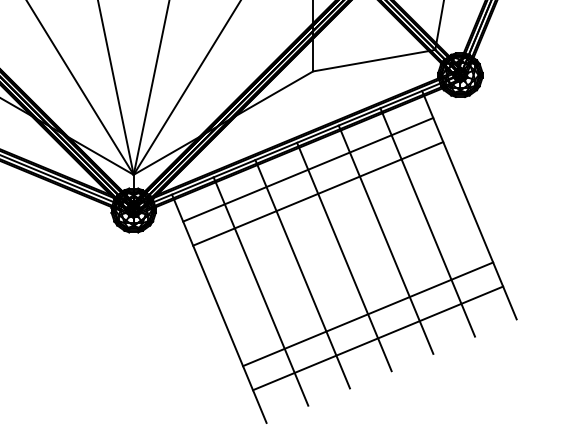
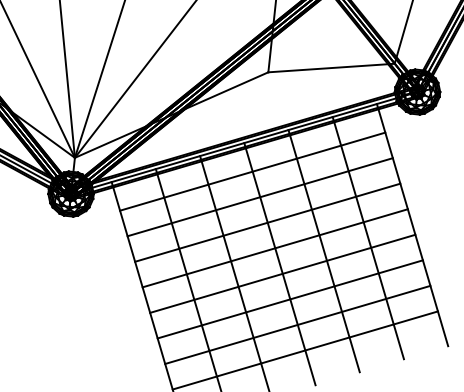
line: (328, 217) -> (268, 222), added
line: (338, 241) -> (275, 247), added
line: (348, 265) -> (283, 273), added
line: (358, 290) -> (290, 299), added

